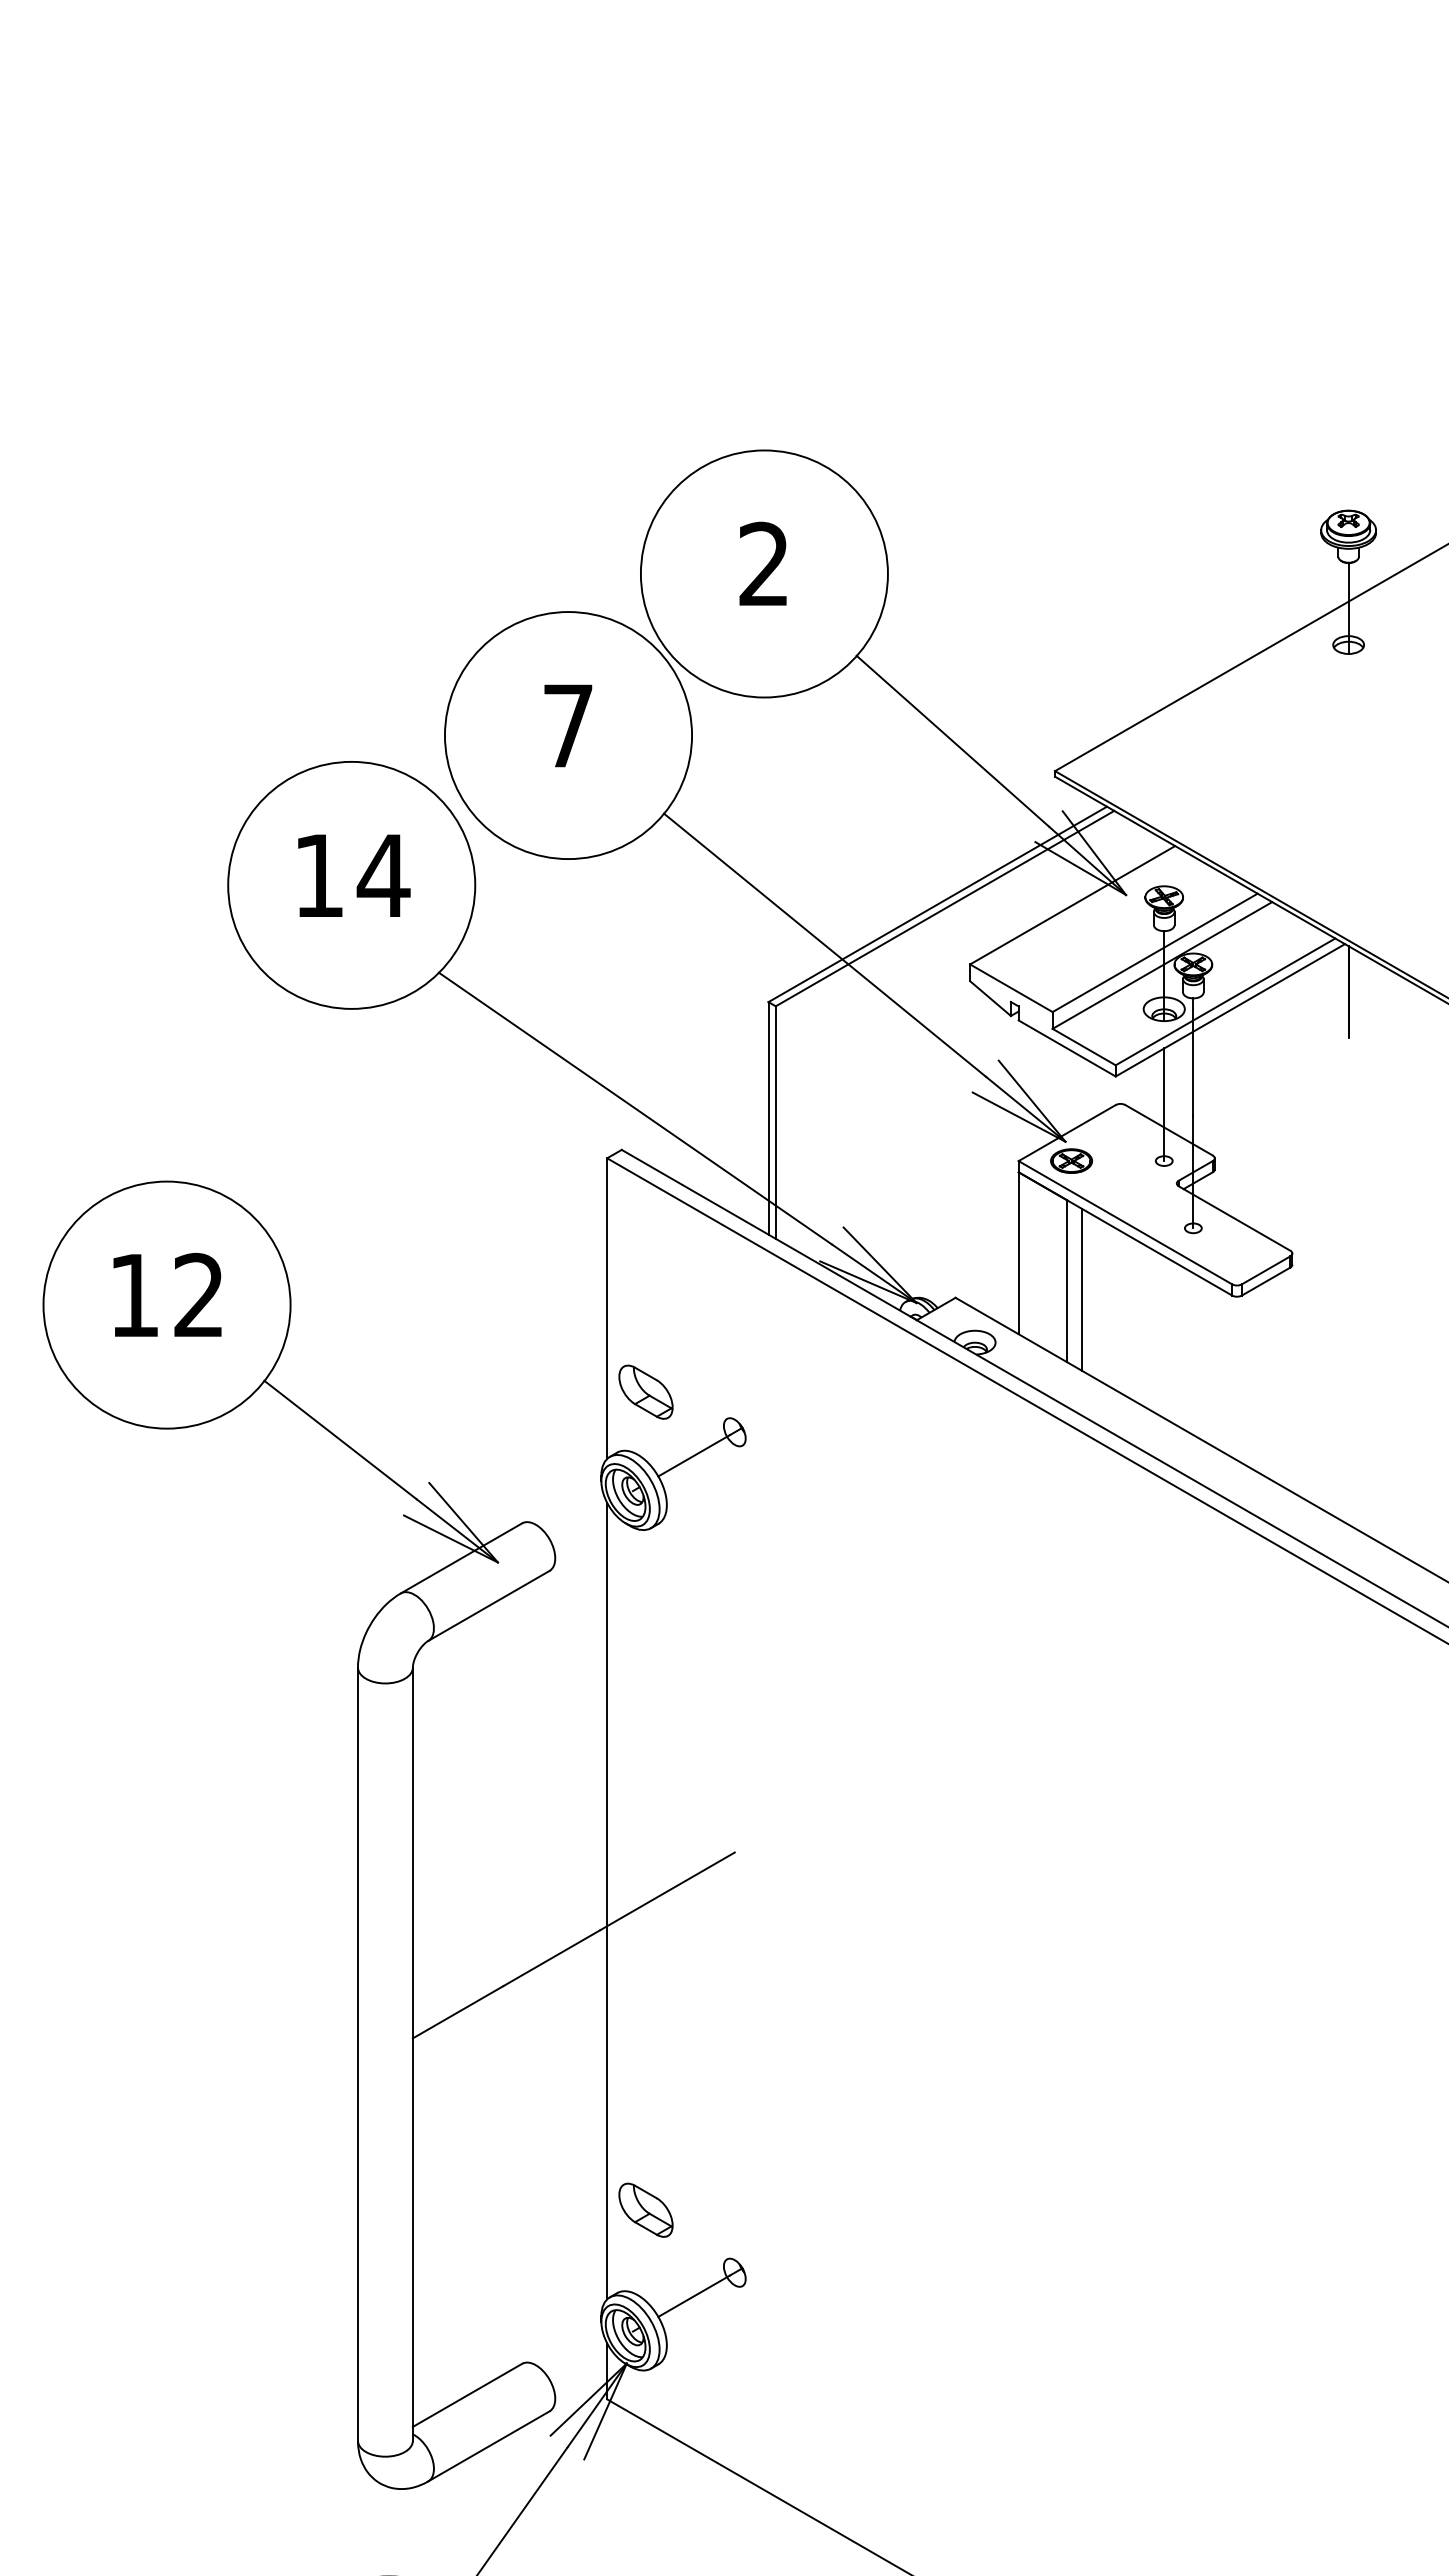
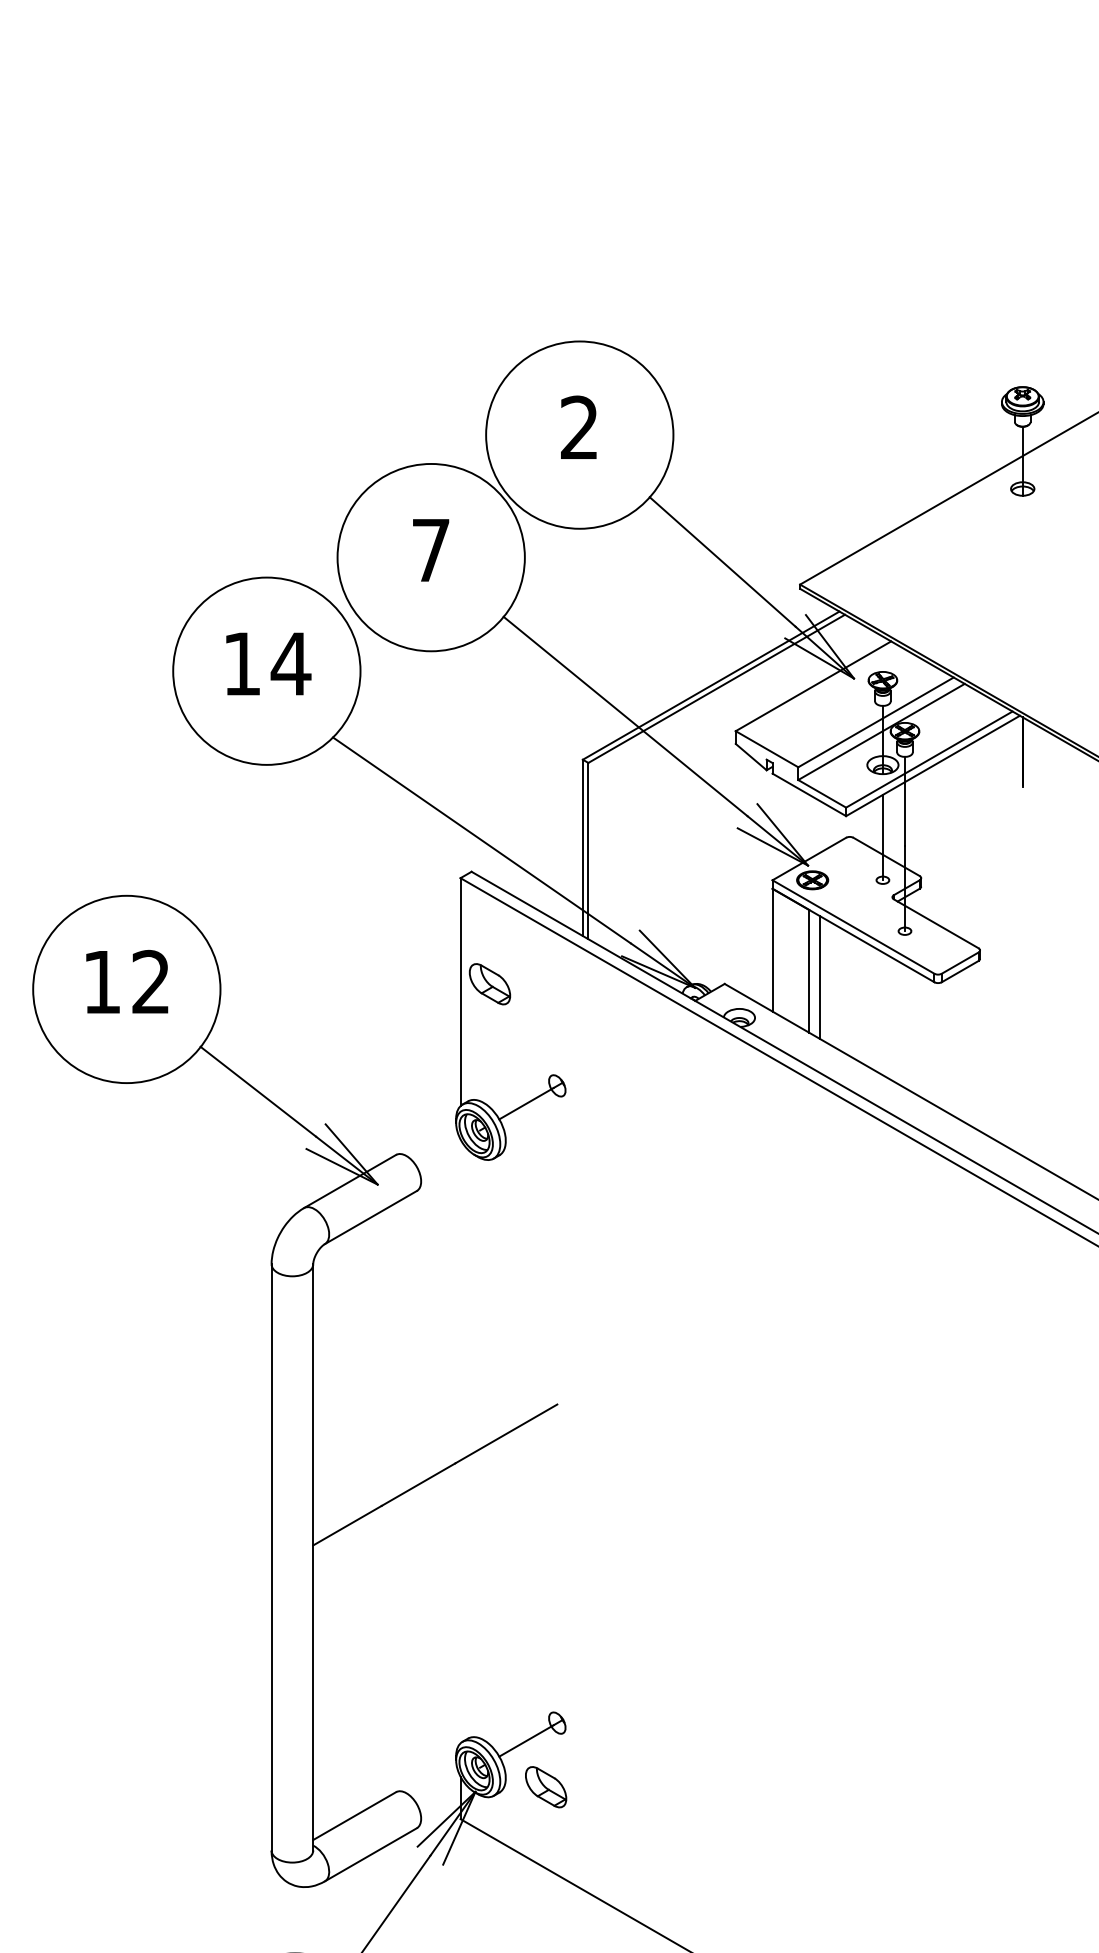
part: (645, 1391) -> (489, 983), moved
line: (607, 1900) -> (460, 1440), removed
part: (645, 2209) -> (545, 1786), moved

